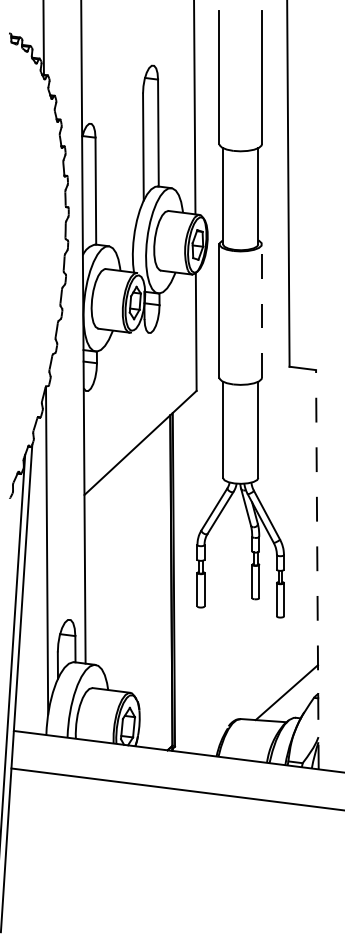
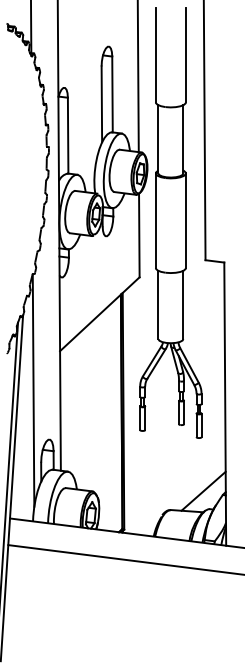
line: (261, 310) -> (185, 220), dashed -> solid
line: (317, 570) -> (225, 404), dashed -> solid

